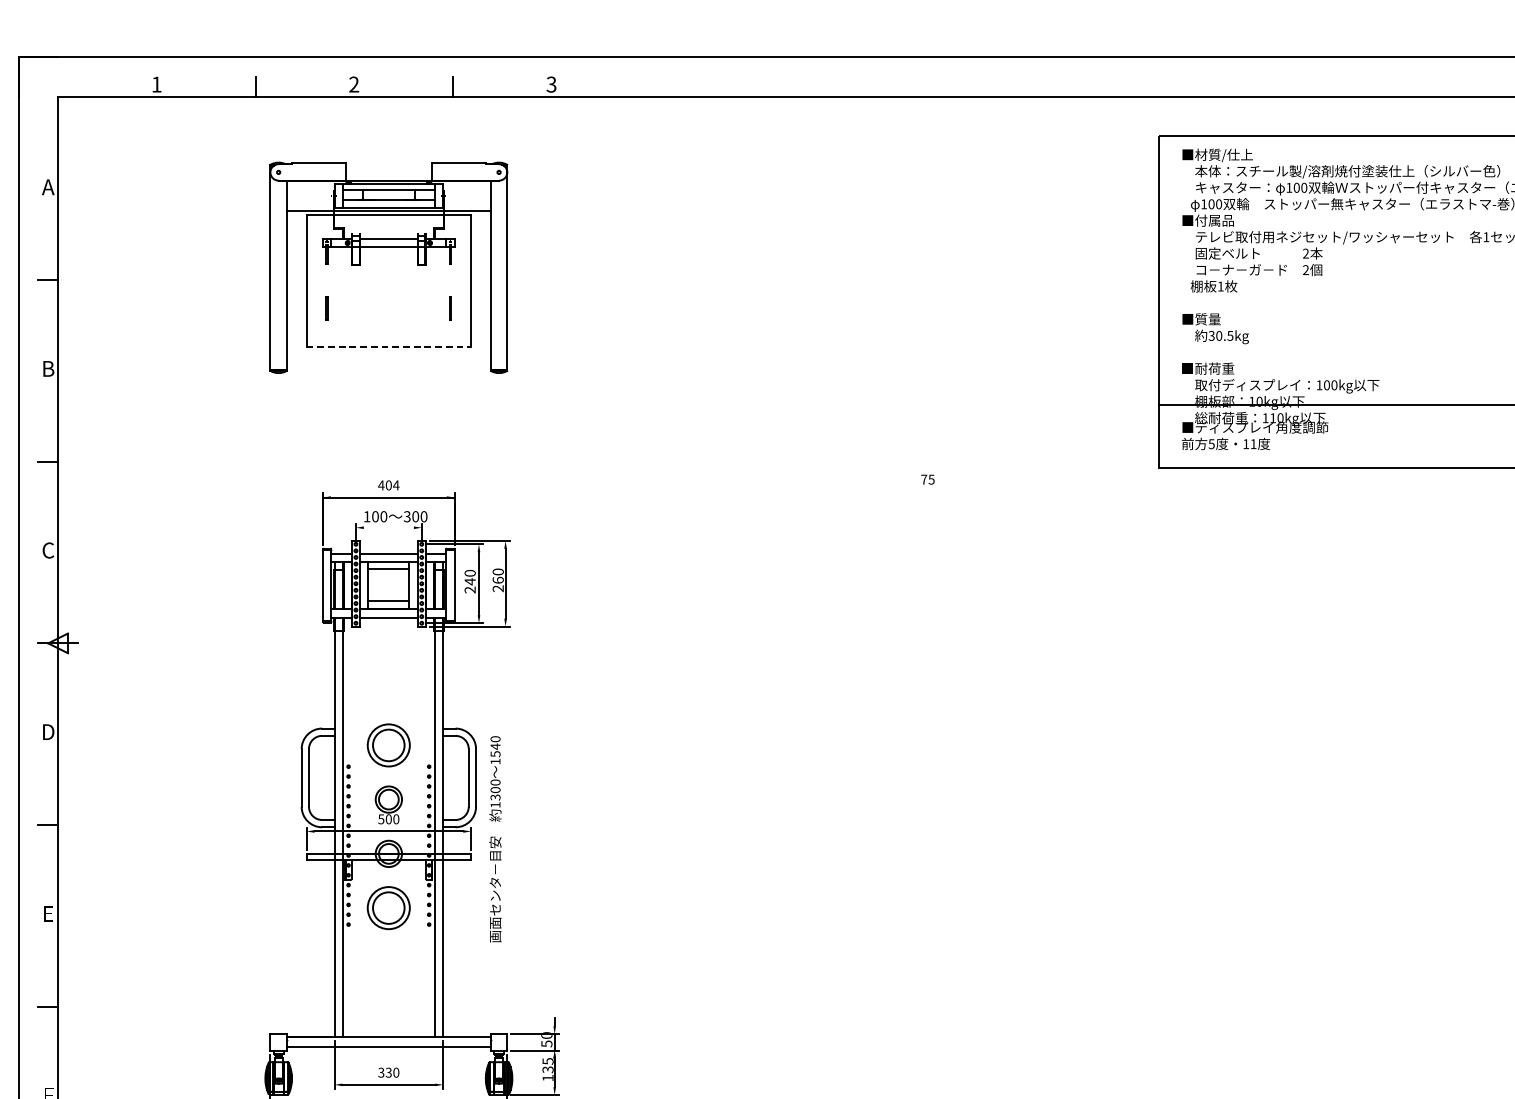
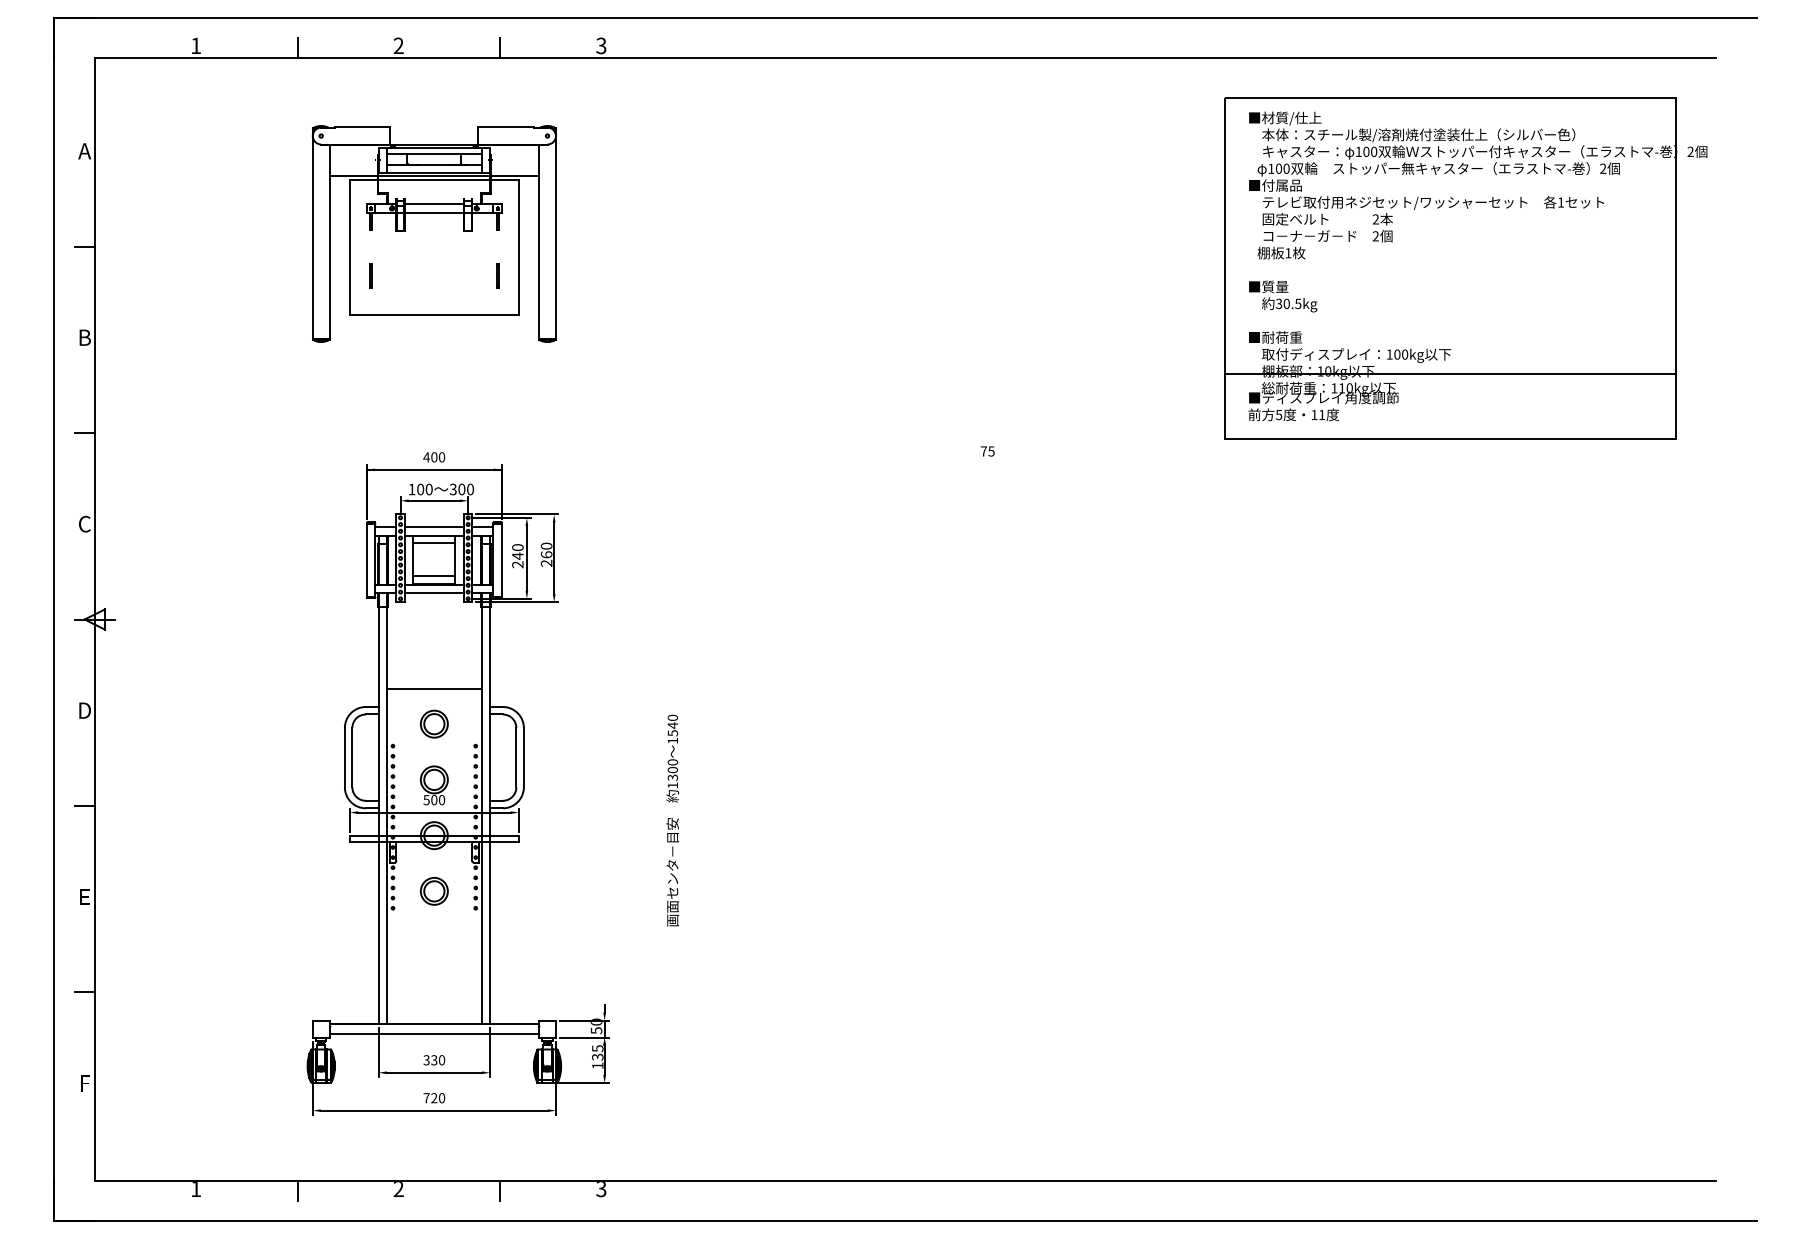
line: (388, 346) -> (434, 314), dashed -> solid
text: (395, 485) -> (441, 457), 404 -> 400
line: (388, 527) -> (434, 500), added
line: (388, 710) -> (434, 688), added
part: (388, 744) -> (434, 723), size x0.62
text: (495, 839) -> (672, 820), moved
part: (388, 908) -> (434, 891), size x0.62

